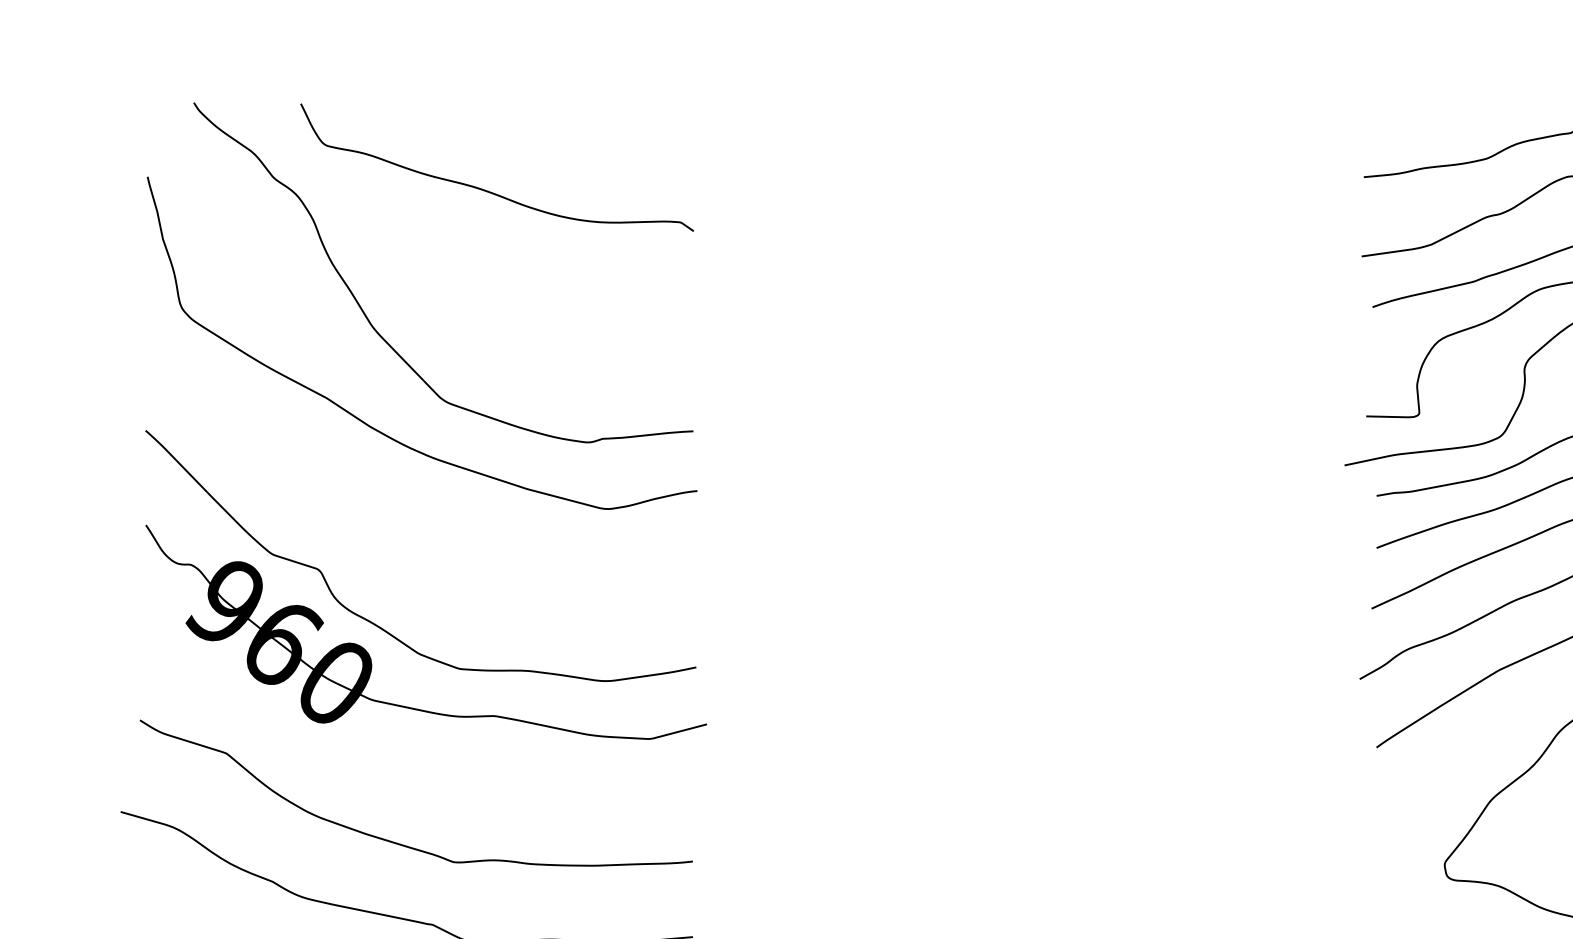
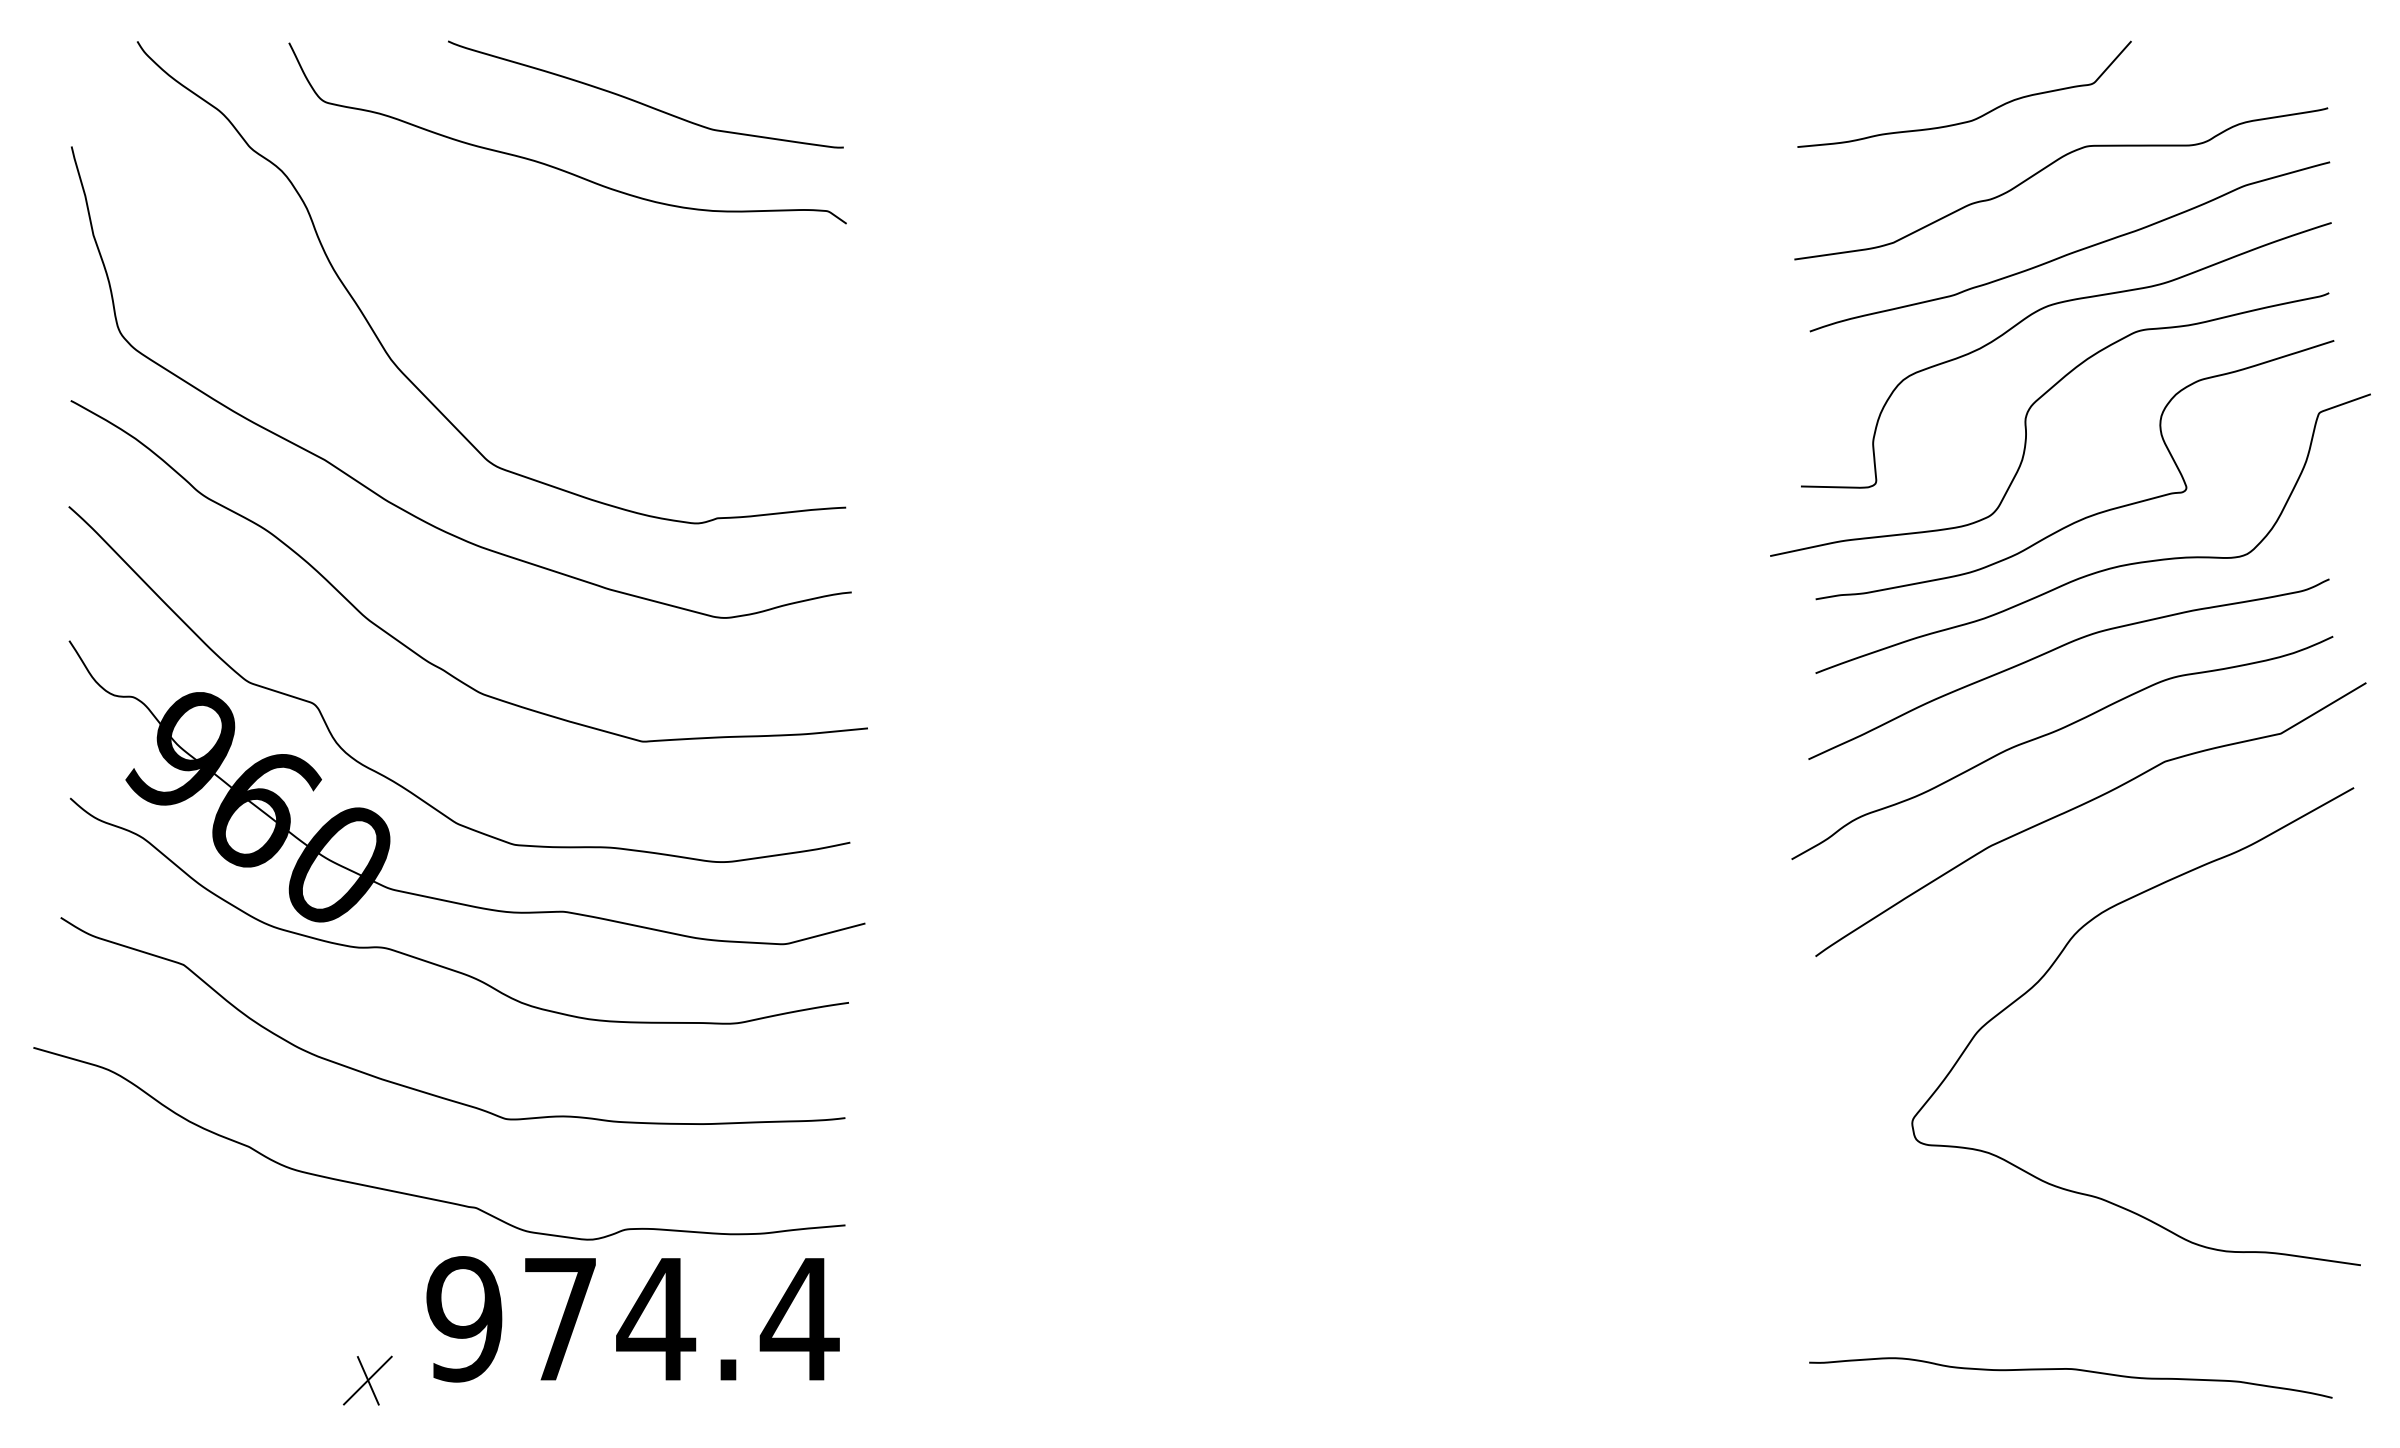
curve: (549, 145) -> (641, 102), added
curve: (387, 531) -> (412, 649), added
curve: (408, 753) -> (442, 965), added

